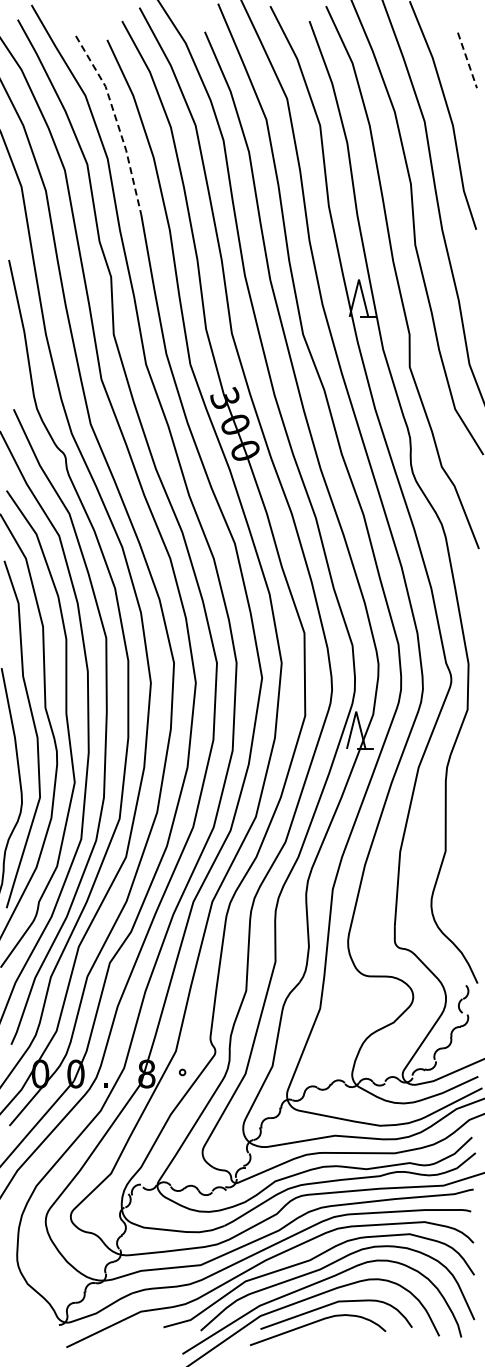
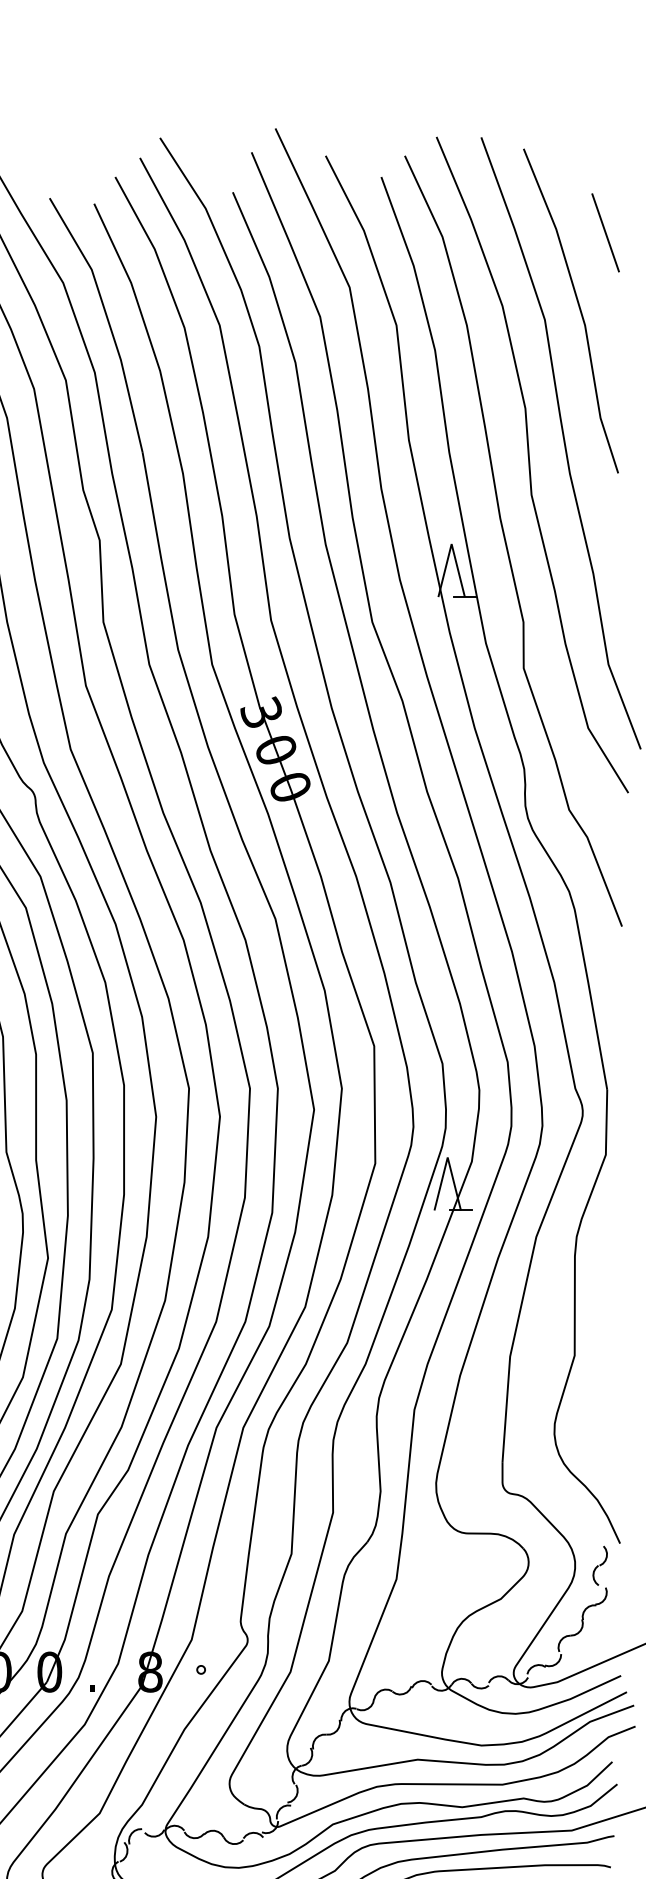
line: (467, 60) -> (605, 232), dashed -> solid
line: (117, 122) -> (108, 321), dashed -> solid

